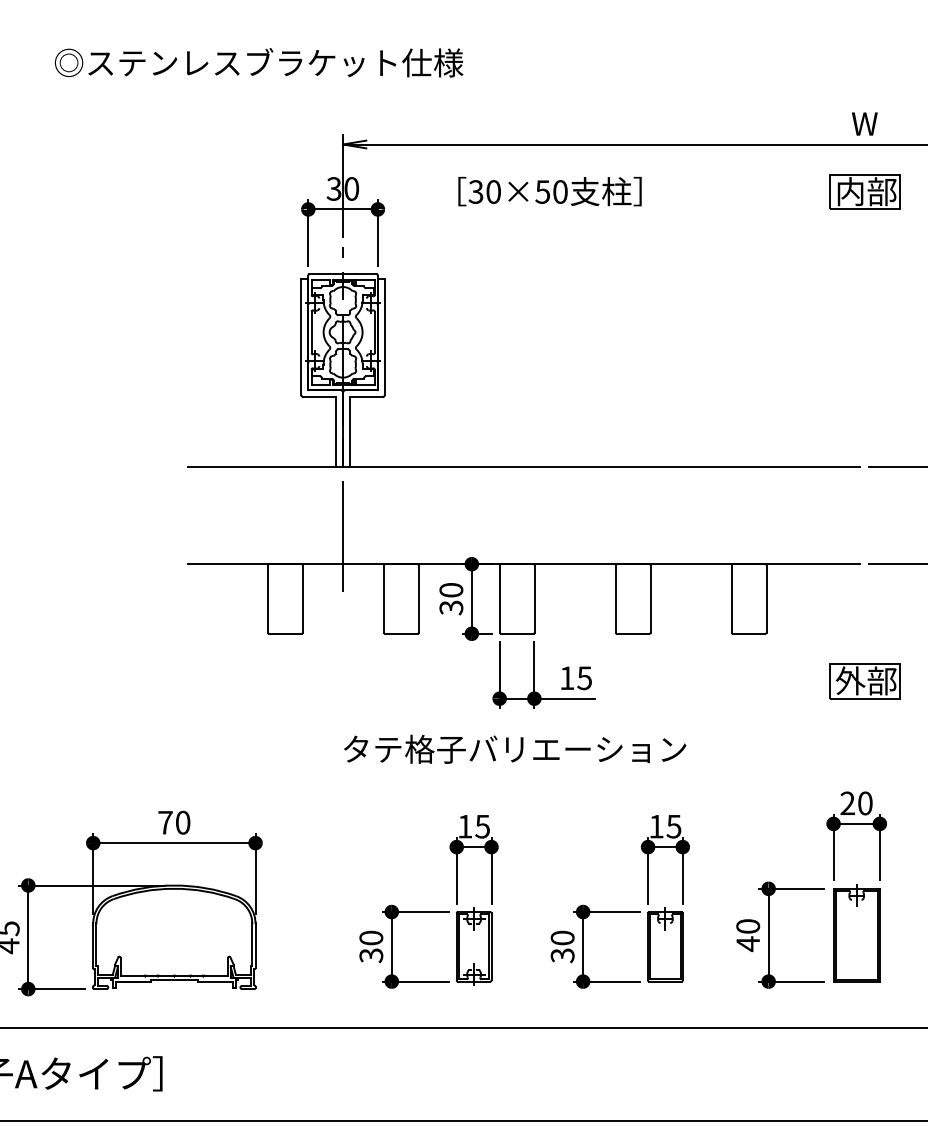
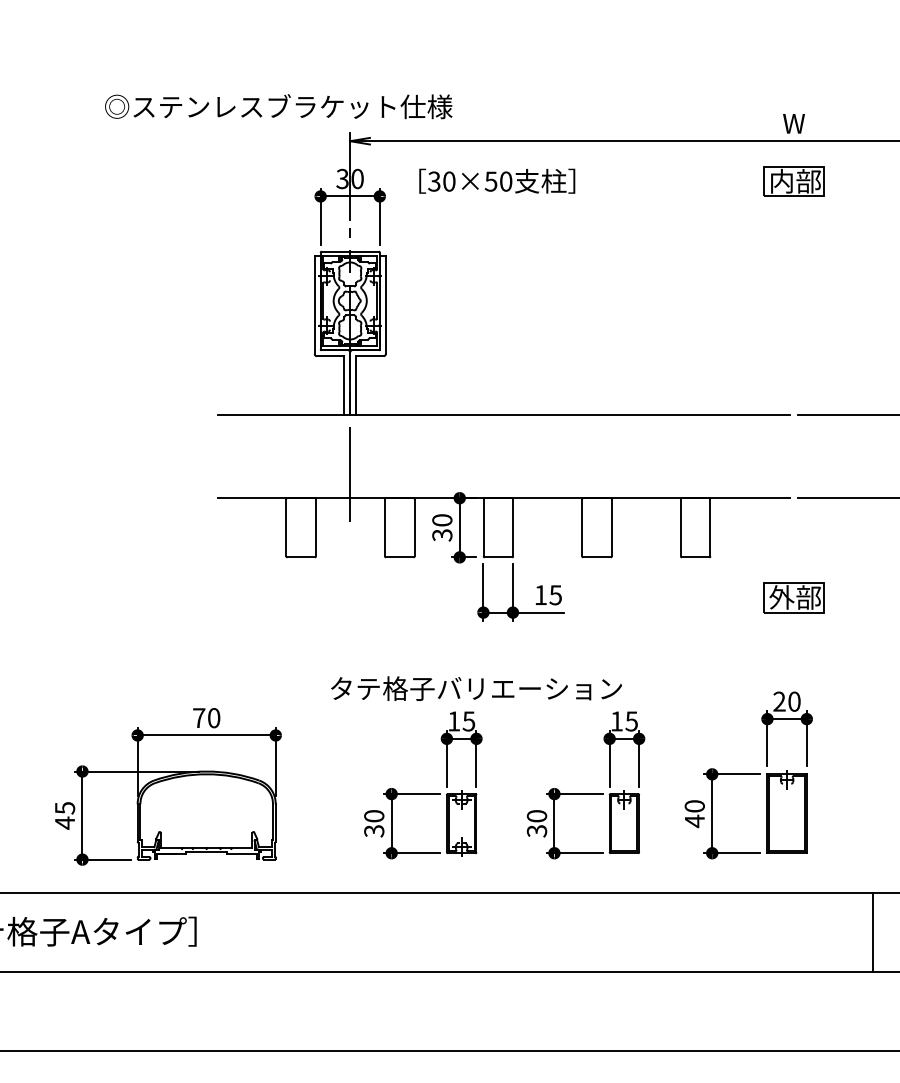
text: (258, 62) -> (278, 106), moved
text: (550, 190) -> (497, 180), moved
text: (515, 749) -> (476, 688), moved

